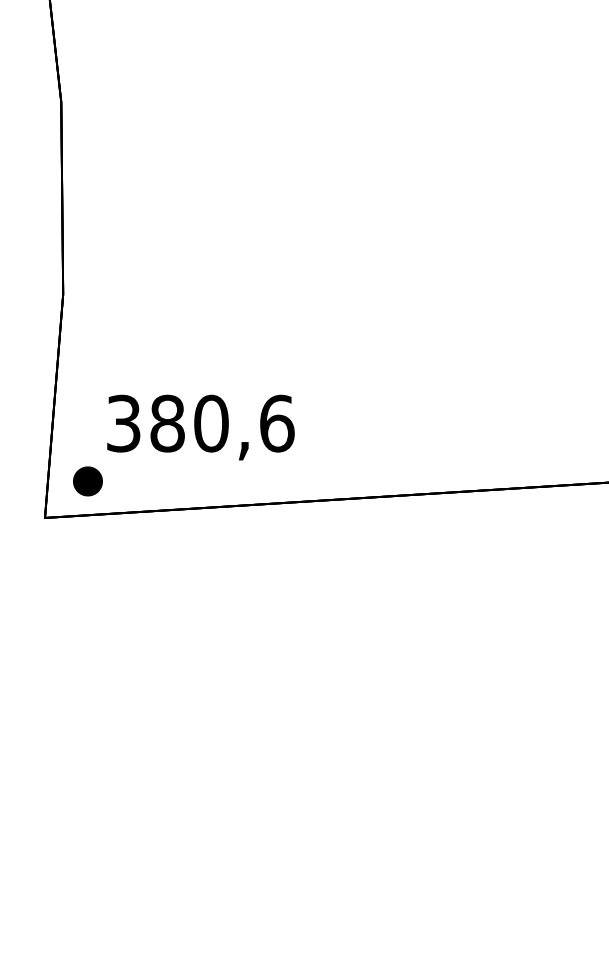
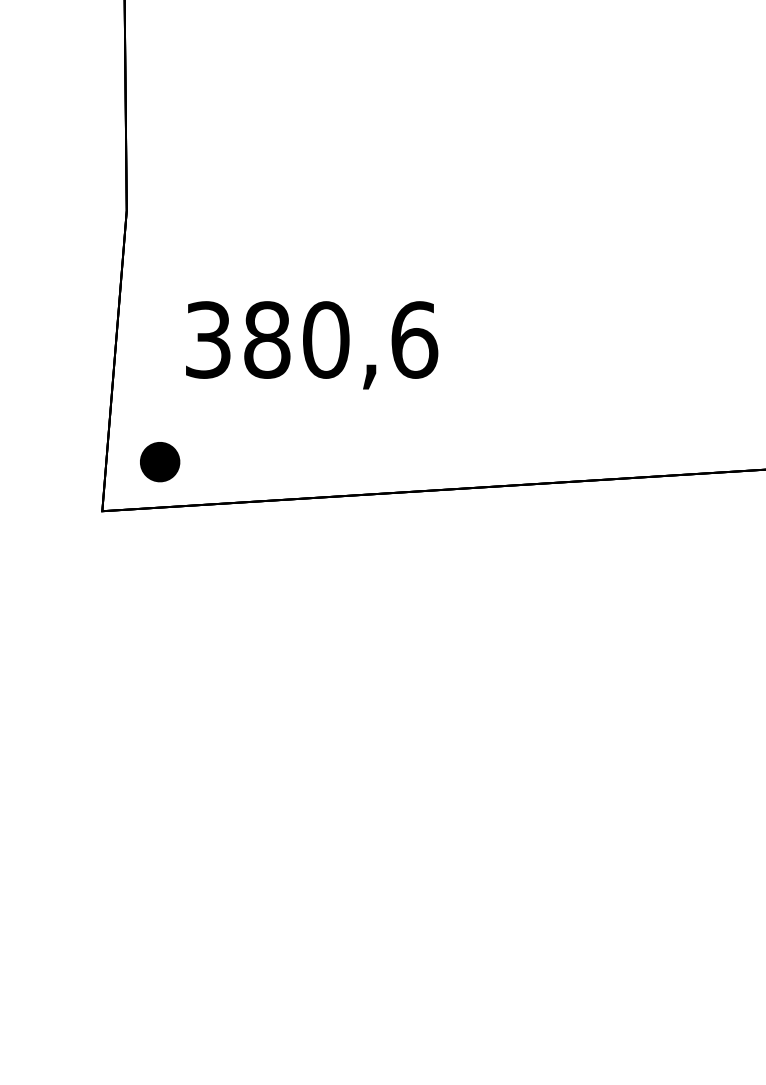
text: (200, 427) -> (311, 345), moved

